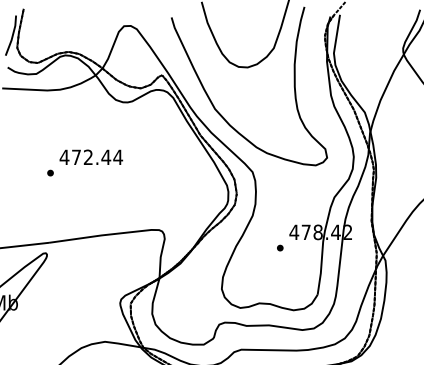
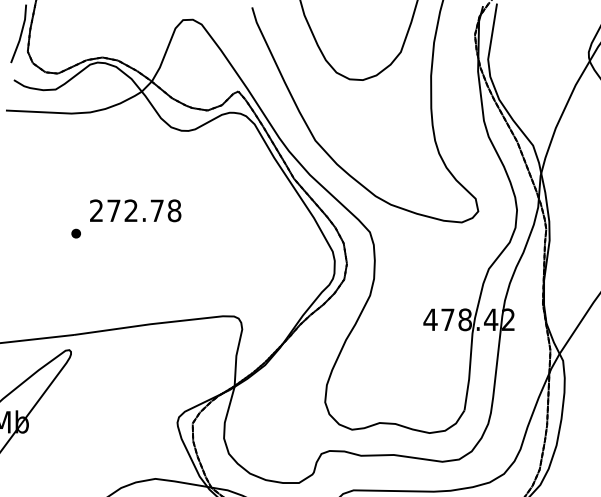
text: (91, 157) -> (135, 210), 472.44 -> 272.78
part: (280, 247) -> (410, 341), removed

